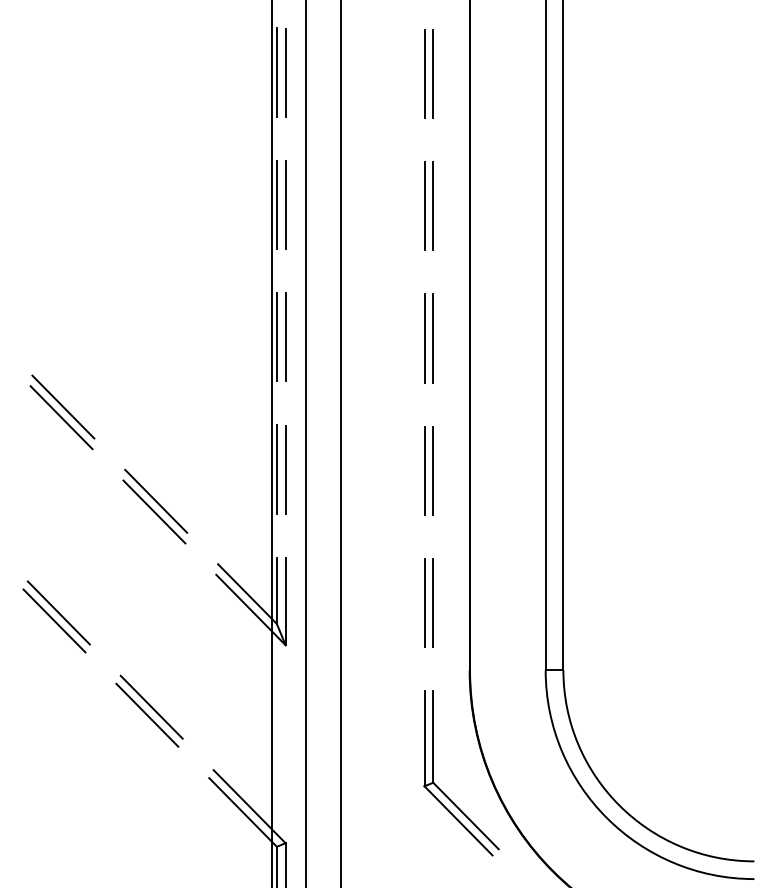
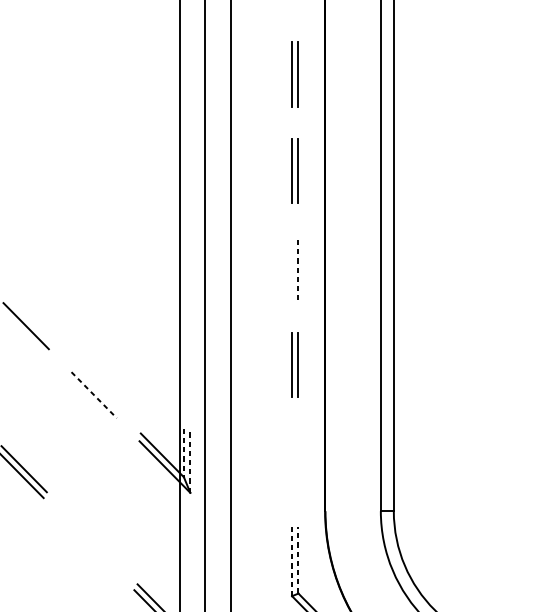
line: (276, 72) -> (183, 73), removed
line: (285, 72) -> (190, 73), removed
line: (276, 204) -> (183, 169), removed
line: (285, 204) -> (190, 169), removed
line: (276, 337) -> (183, 267), removed
line: (285, 337) -> (190, 267), removed
line: (433, 337) -> (298, 267), solid -> dashed
line: (424, 338) -> (292, 268), removed
line: (63, 406) -> (27, 317), removed
line: (276, 469) -> (183, 364), removed
line: (285, 469) -> (190, 364), removed
line: (156, 500) -> (95, 386), removed
line: (154, 512) -> (94, 395), solid -> dashed
line: (276, 591) -> (183, 453), solid -> dashed
line: (285, 601) -> (190, 460), solid -> dashed
line: (424, 603) -> (292, 462), removed
line: (433, 603) -> (298, 462), removed
line: (151, 706) -> (92, 537), removed
line: (147, 714) -> (89, 543), removed
line: (433, 737) -> (298, 560), solid -> dashed
line: (424, 739) -> (292, 561), solid -> dashed

